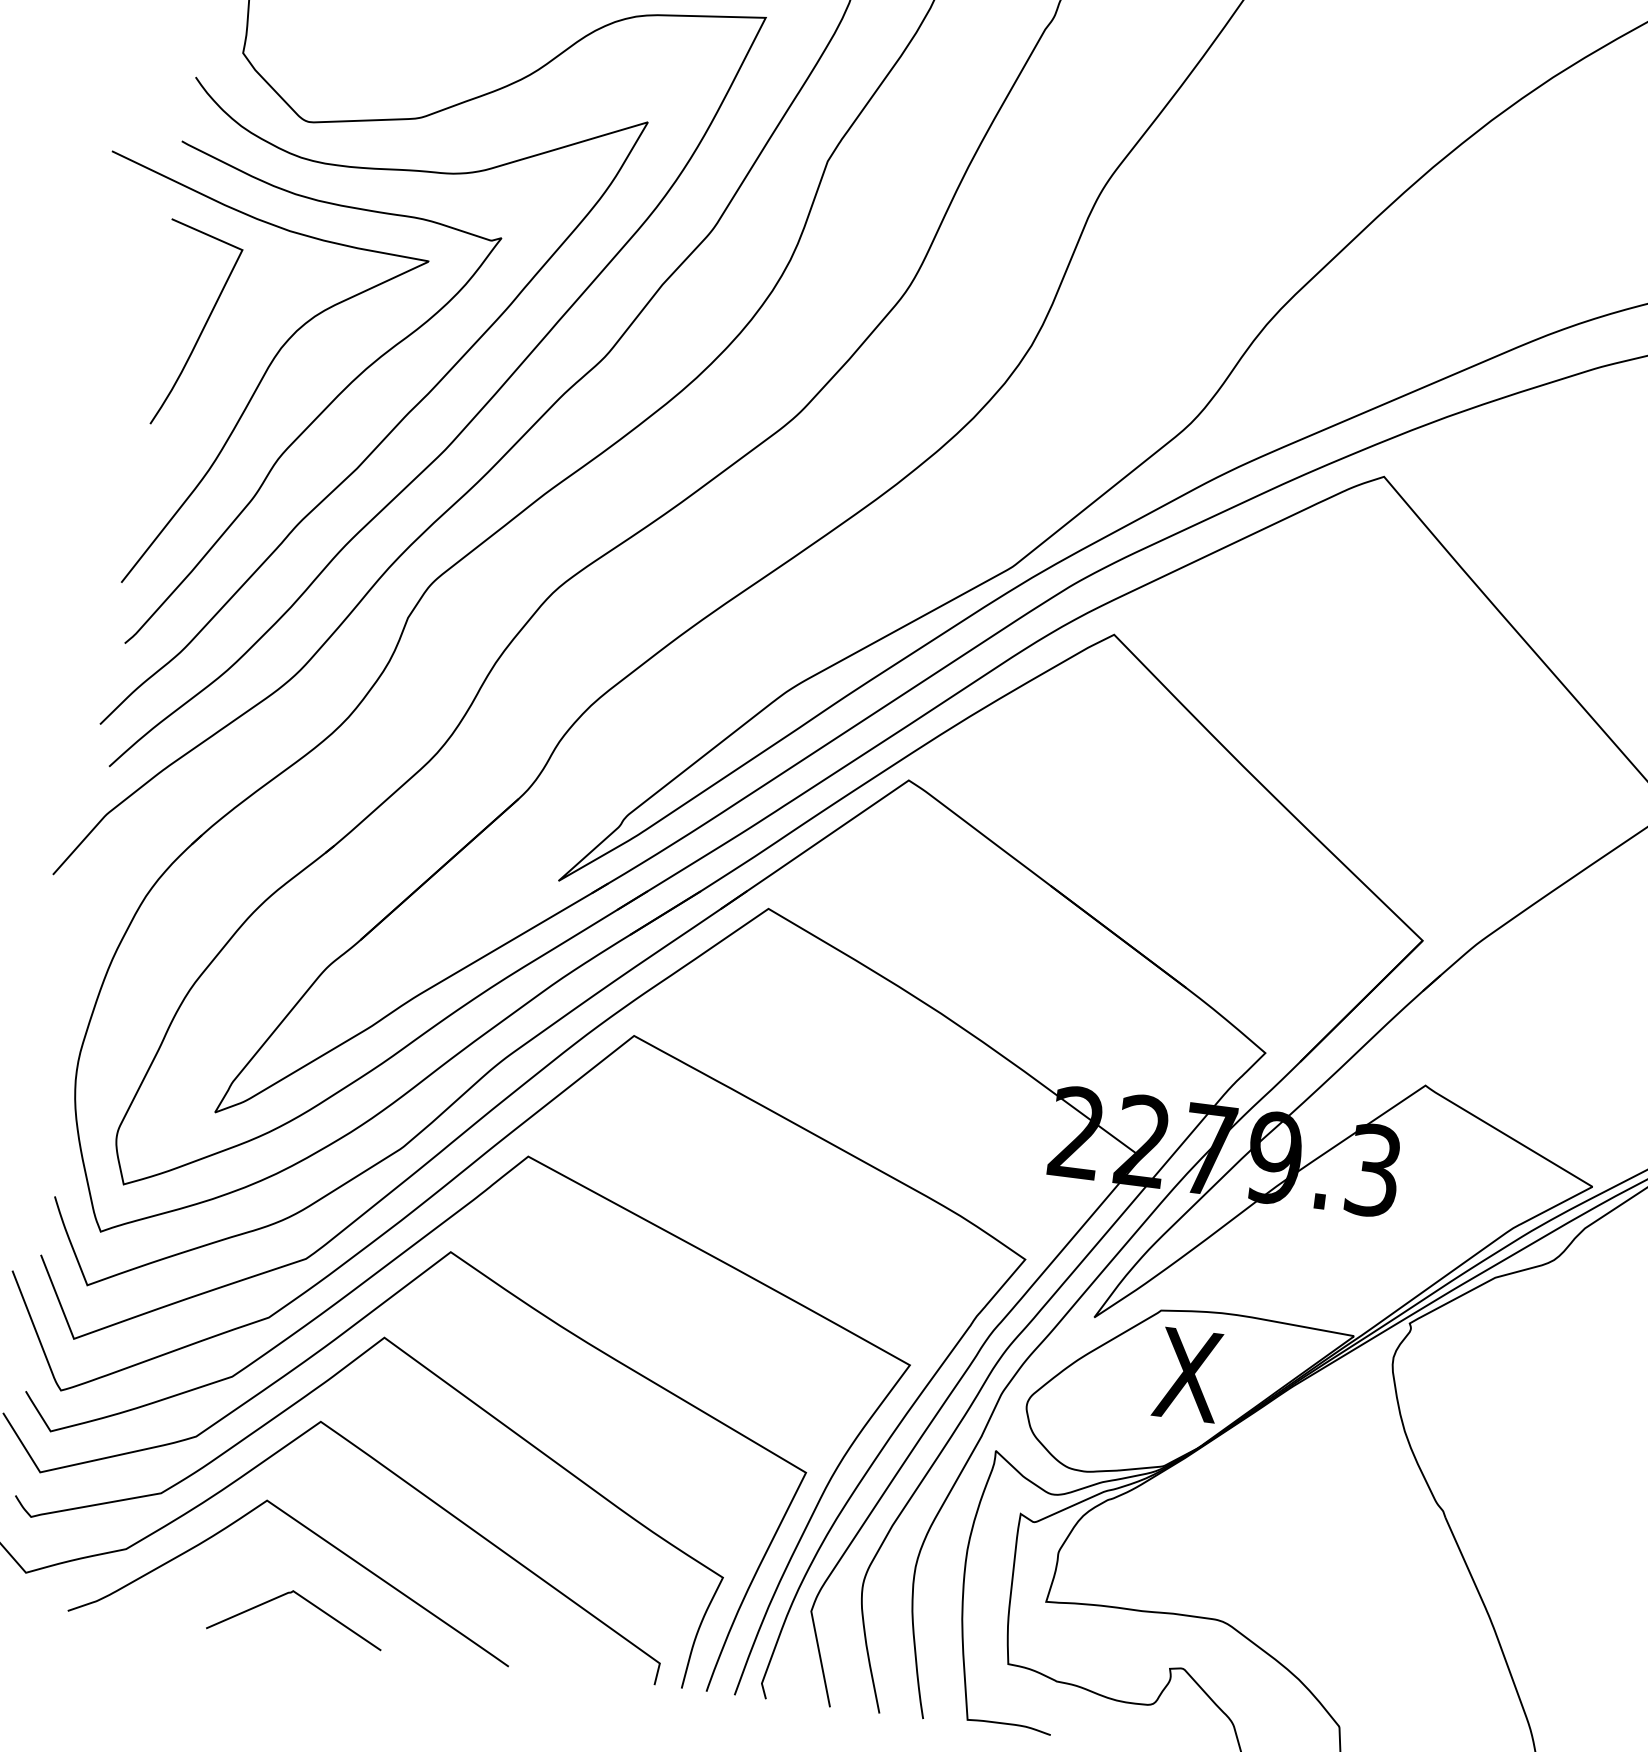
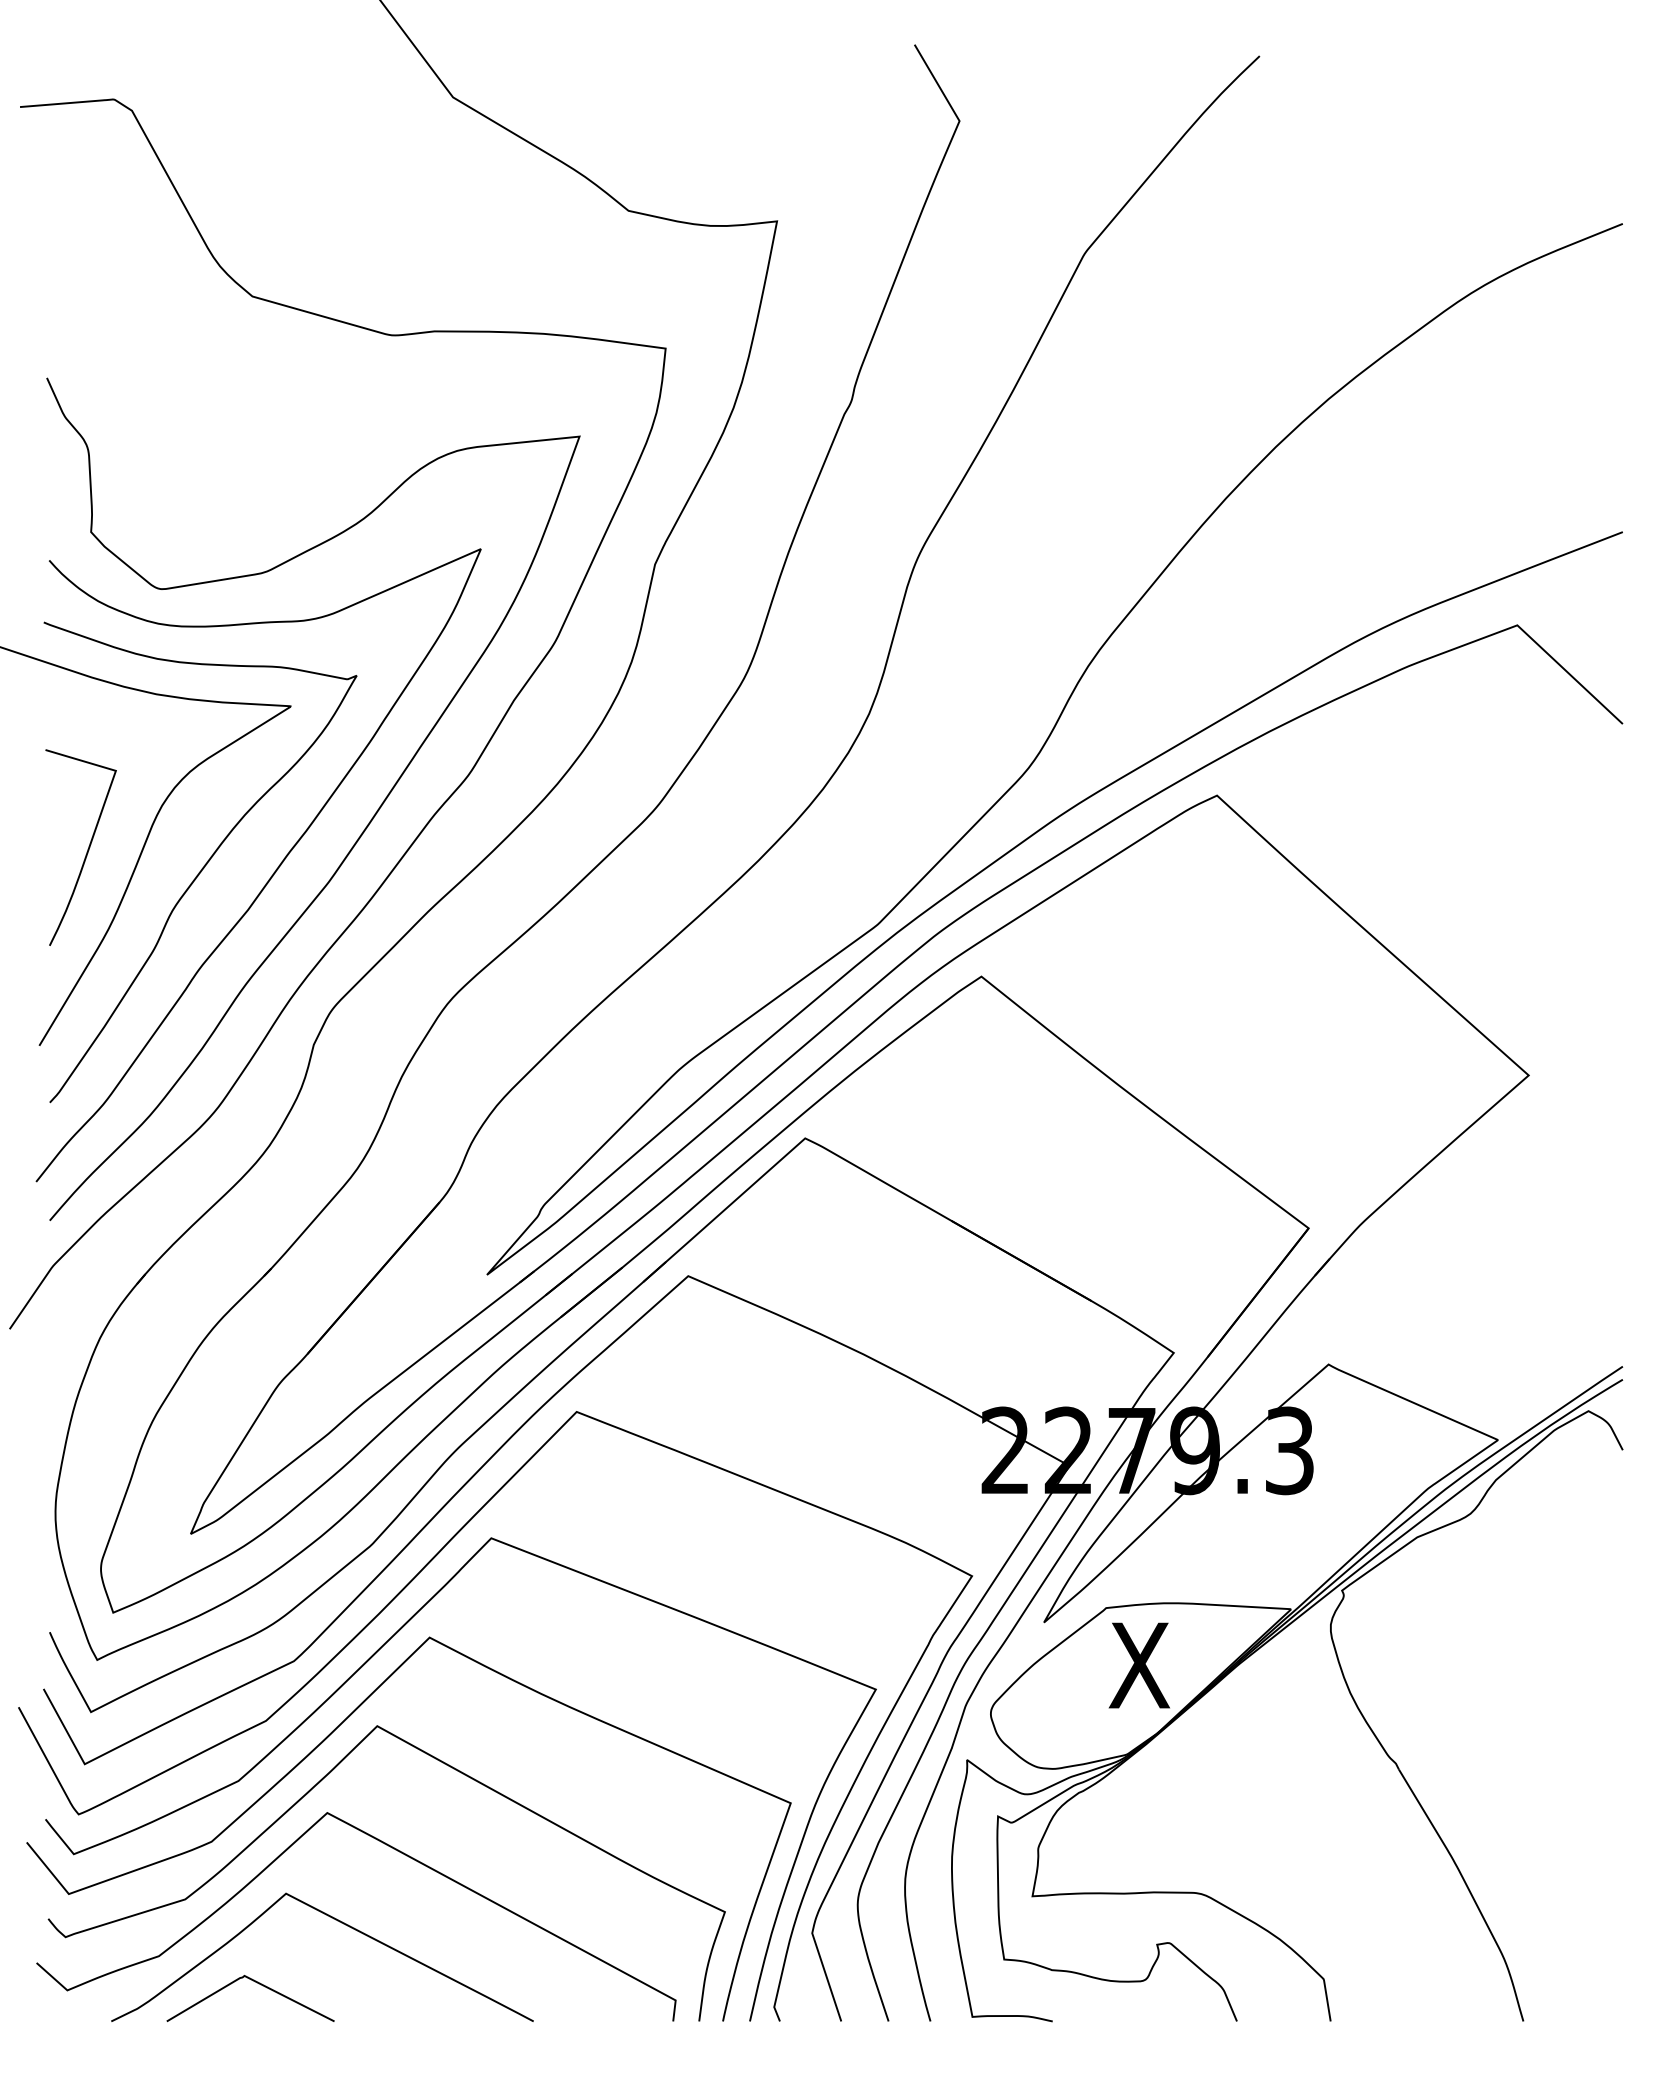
curve: (202, 328) -> (87, 849), moved
curve: (305, 1600) -> (257, 1983), moved

